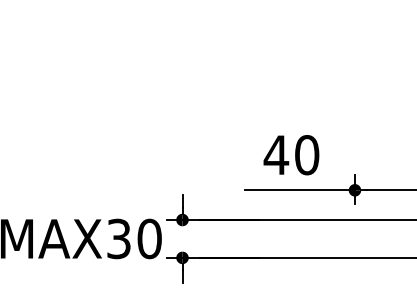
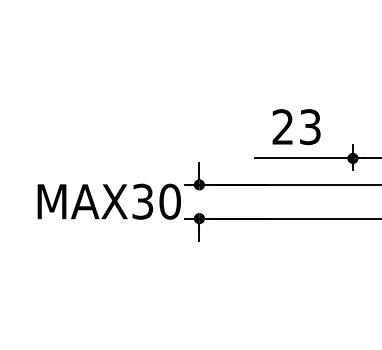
text: (291, 155) -> (296, 127), 40 -> 23

